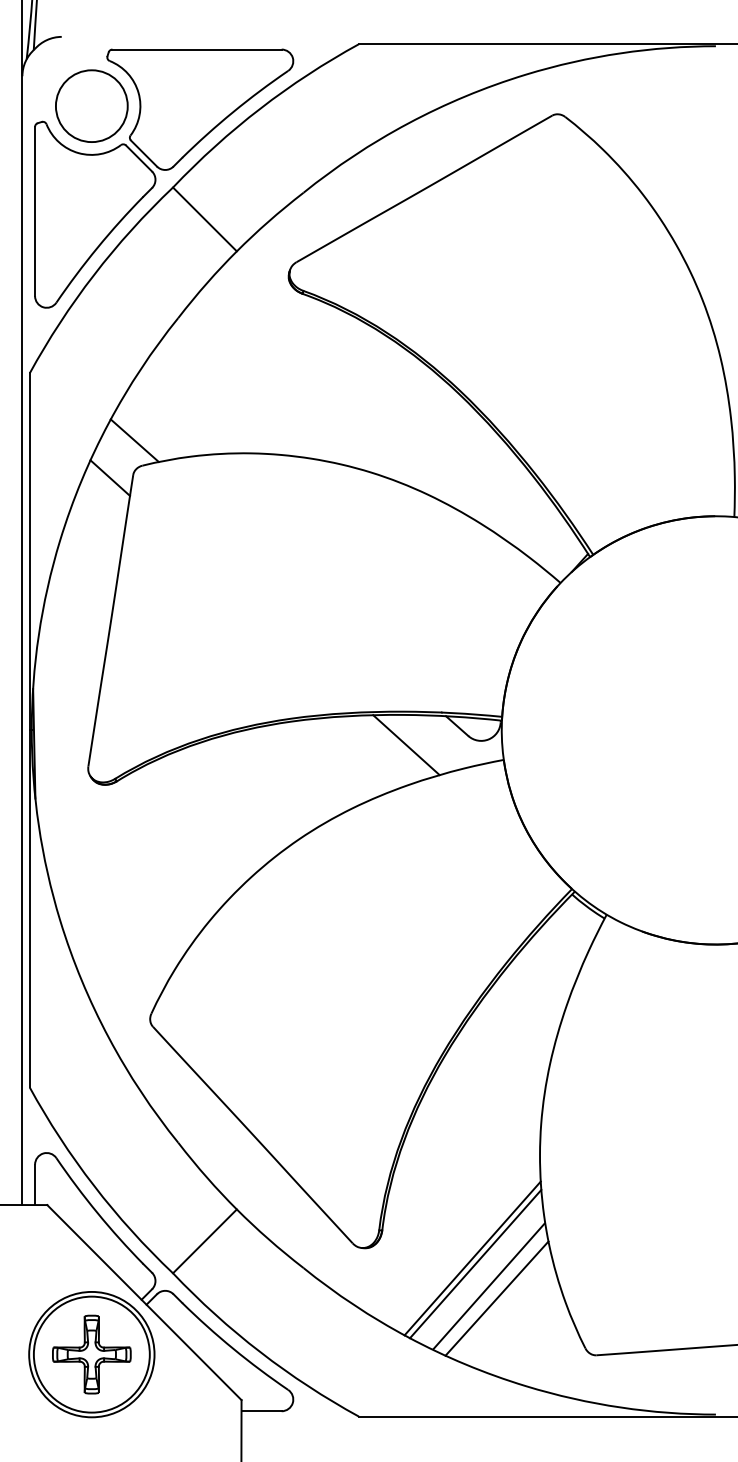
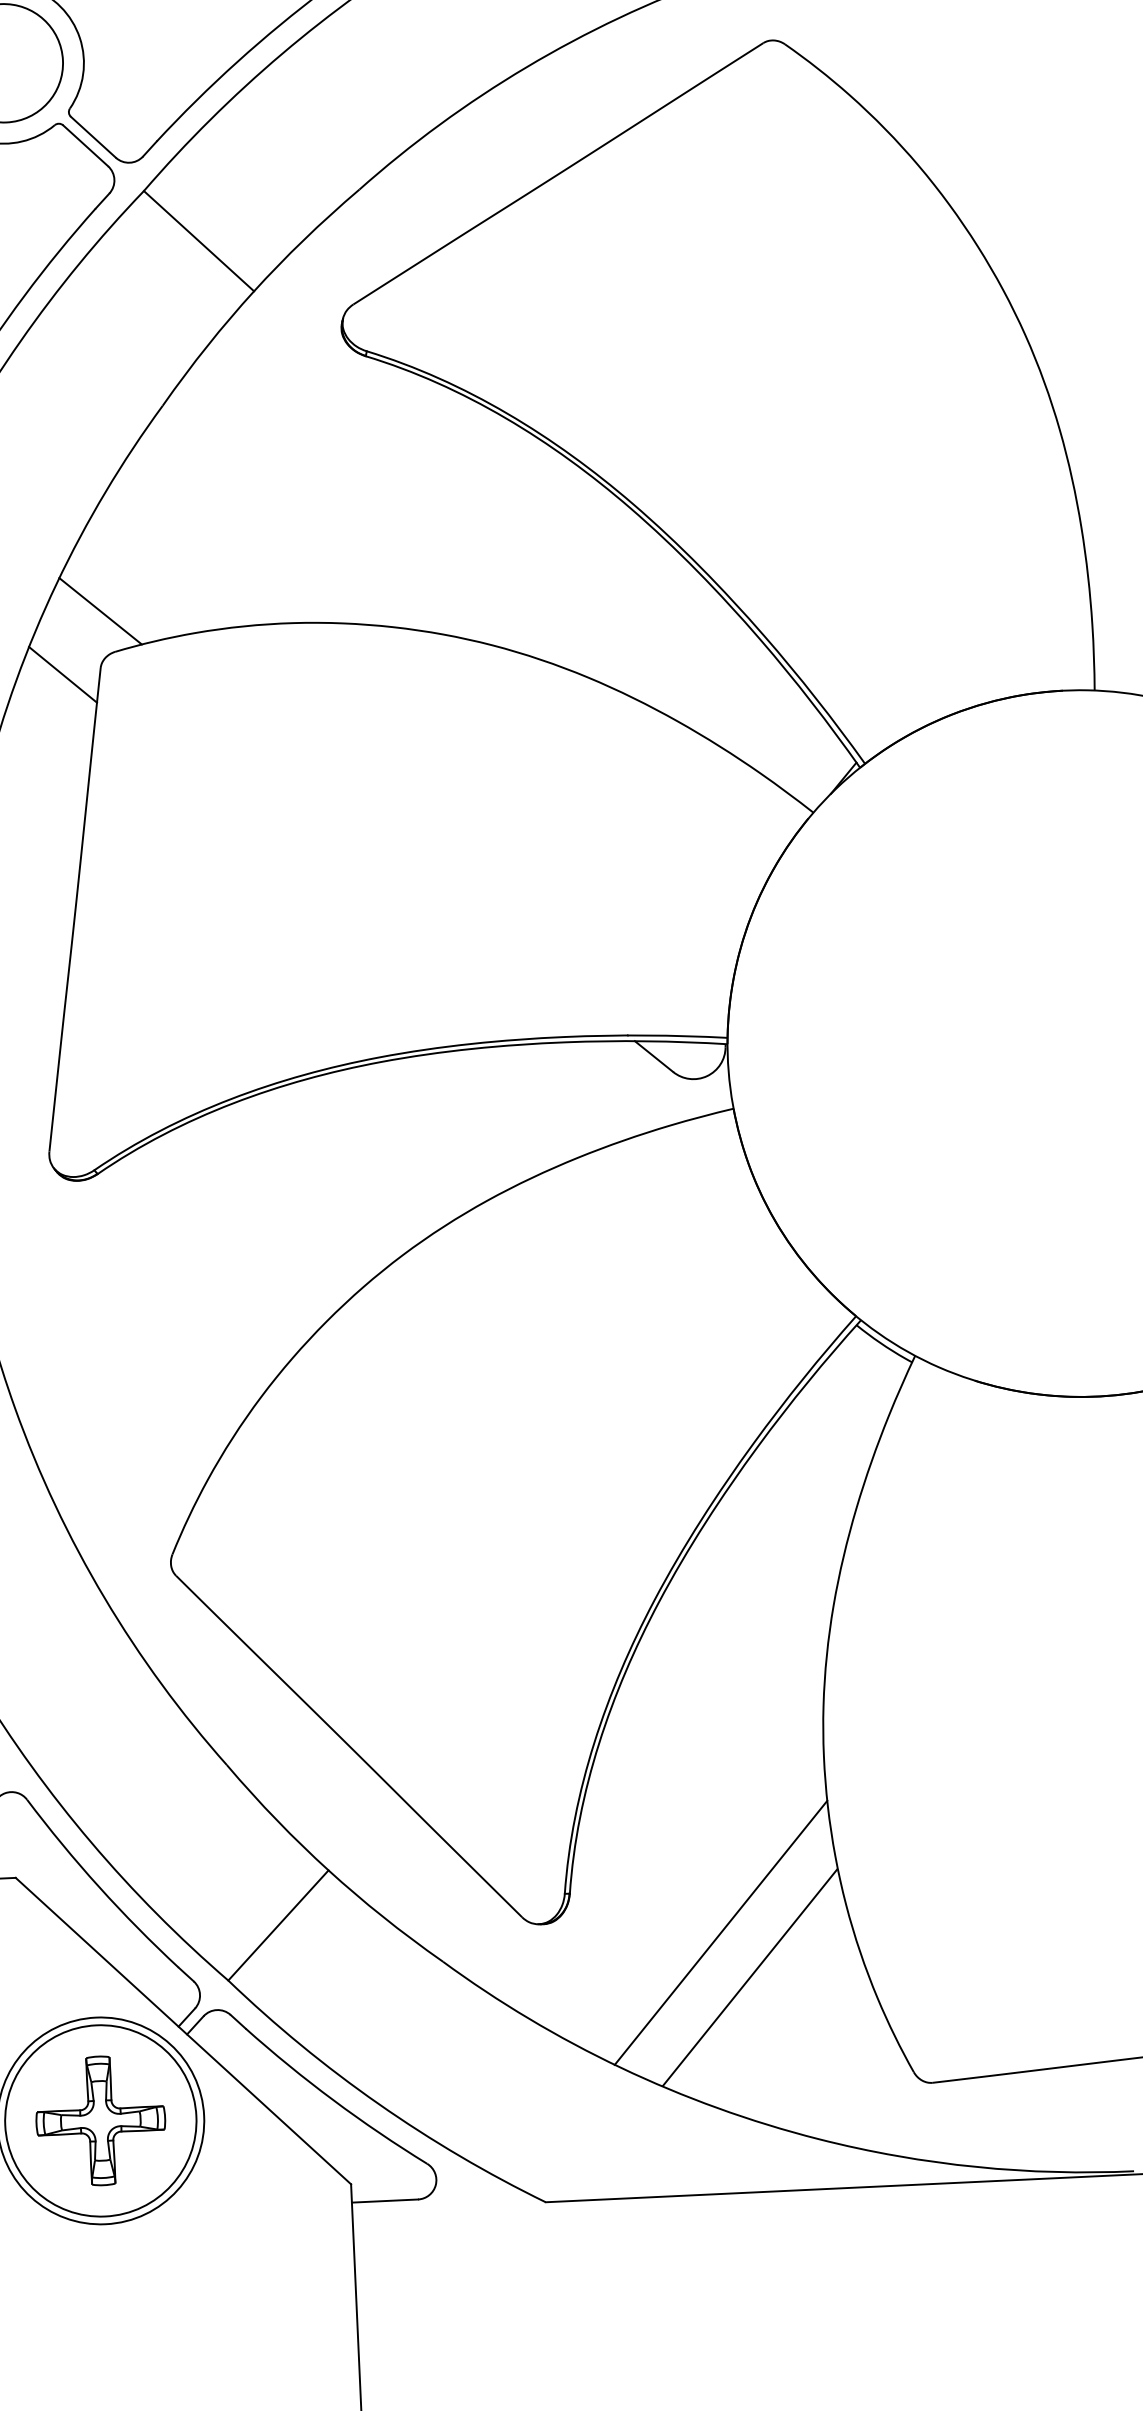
line: (406, 745) -> (572, 1092), removed
line: (475, 1263) -> (726, 1940), removed
line: (496, 1298) -> (763, 1996), removed

